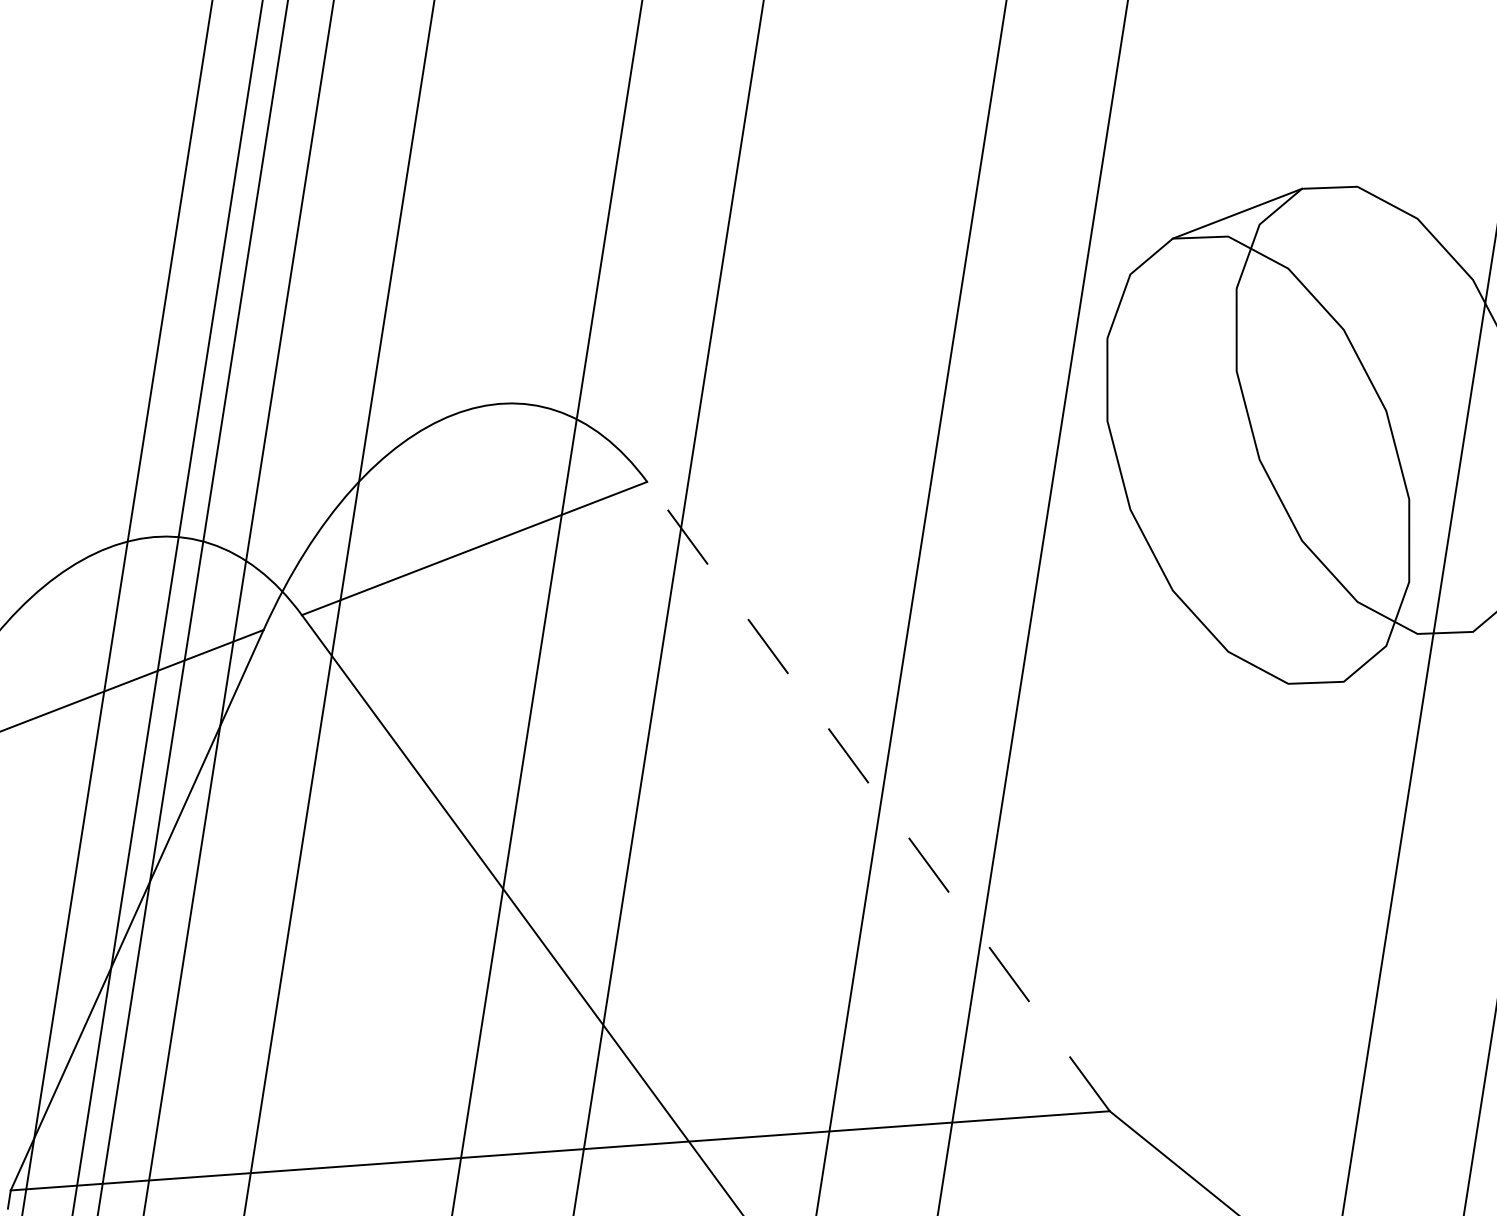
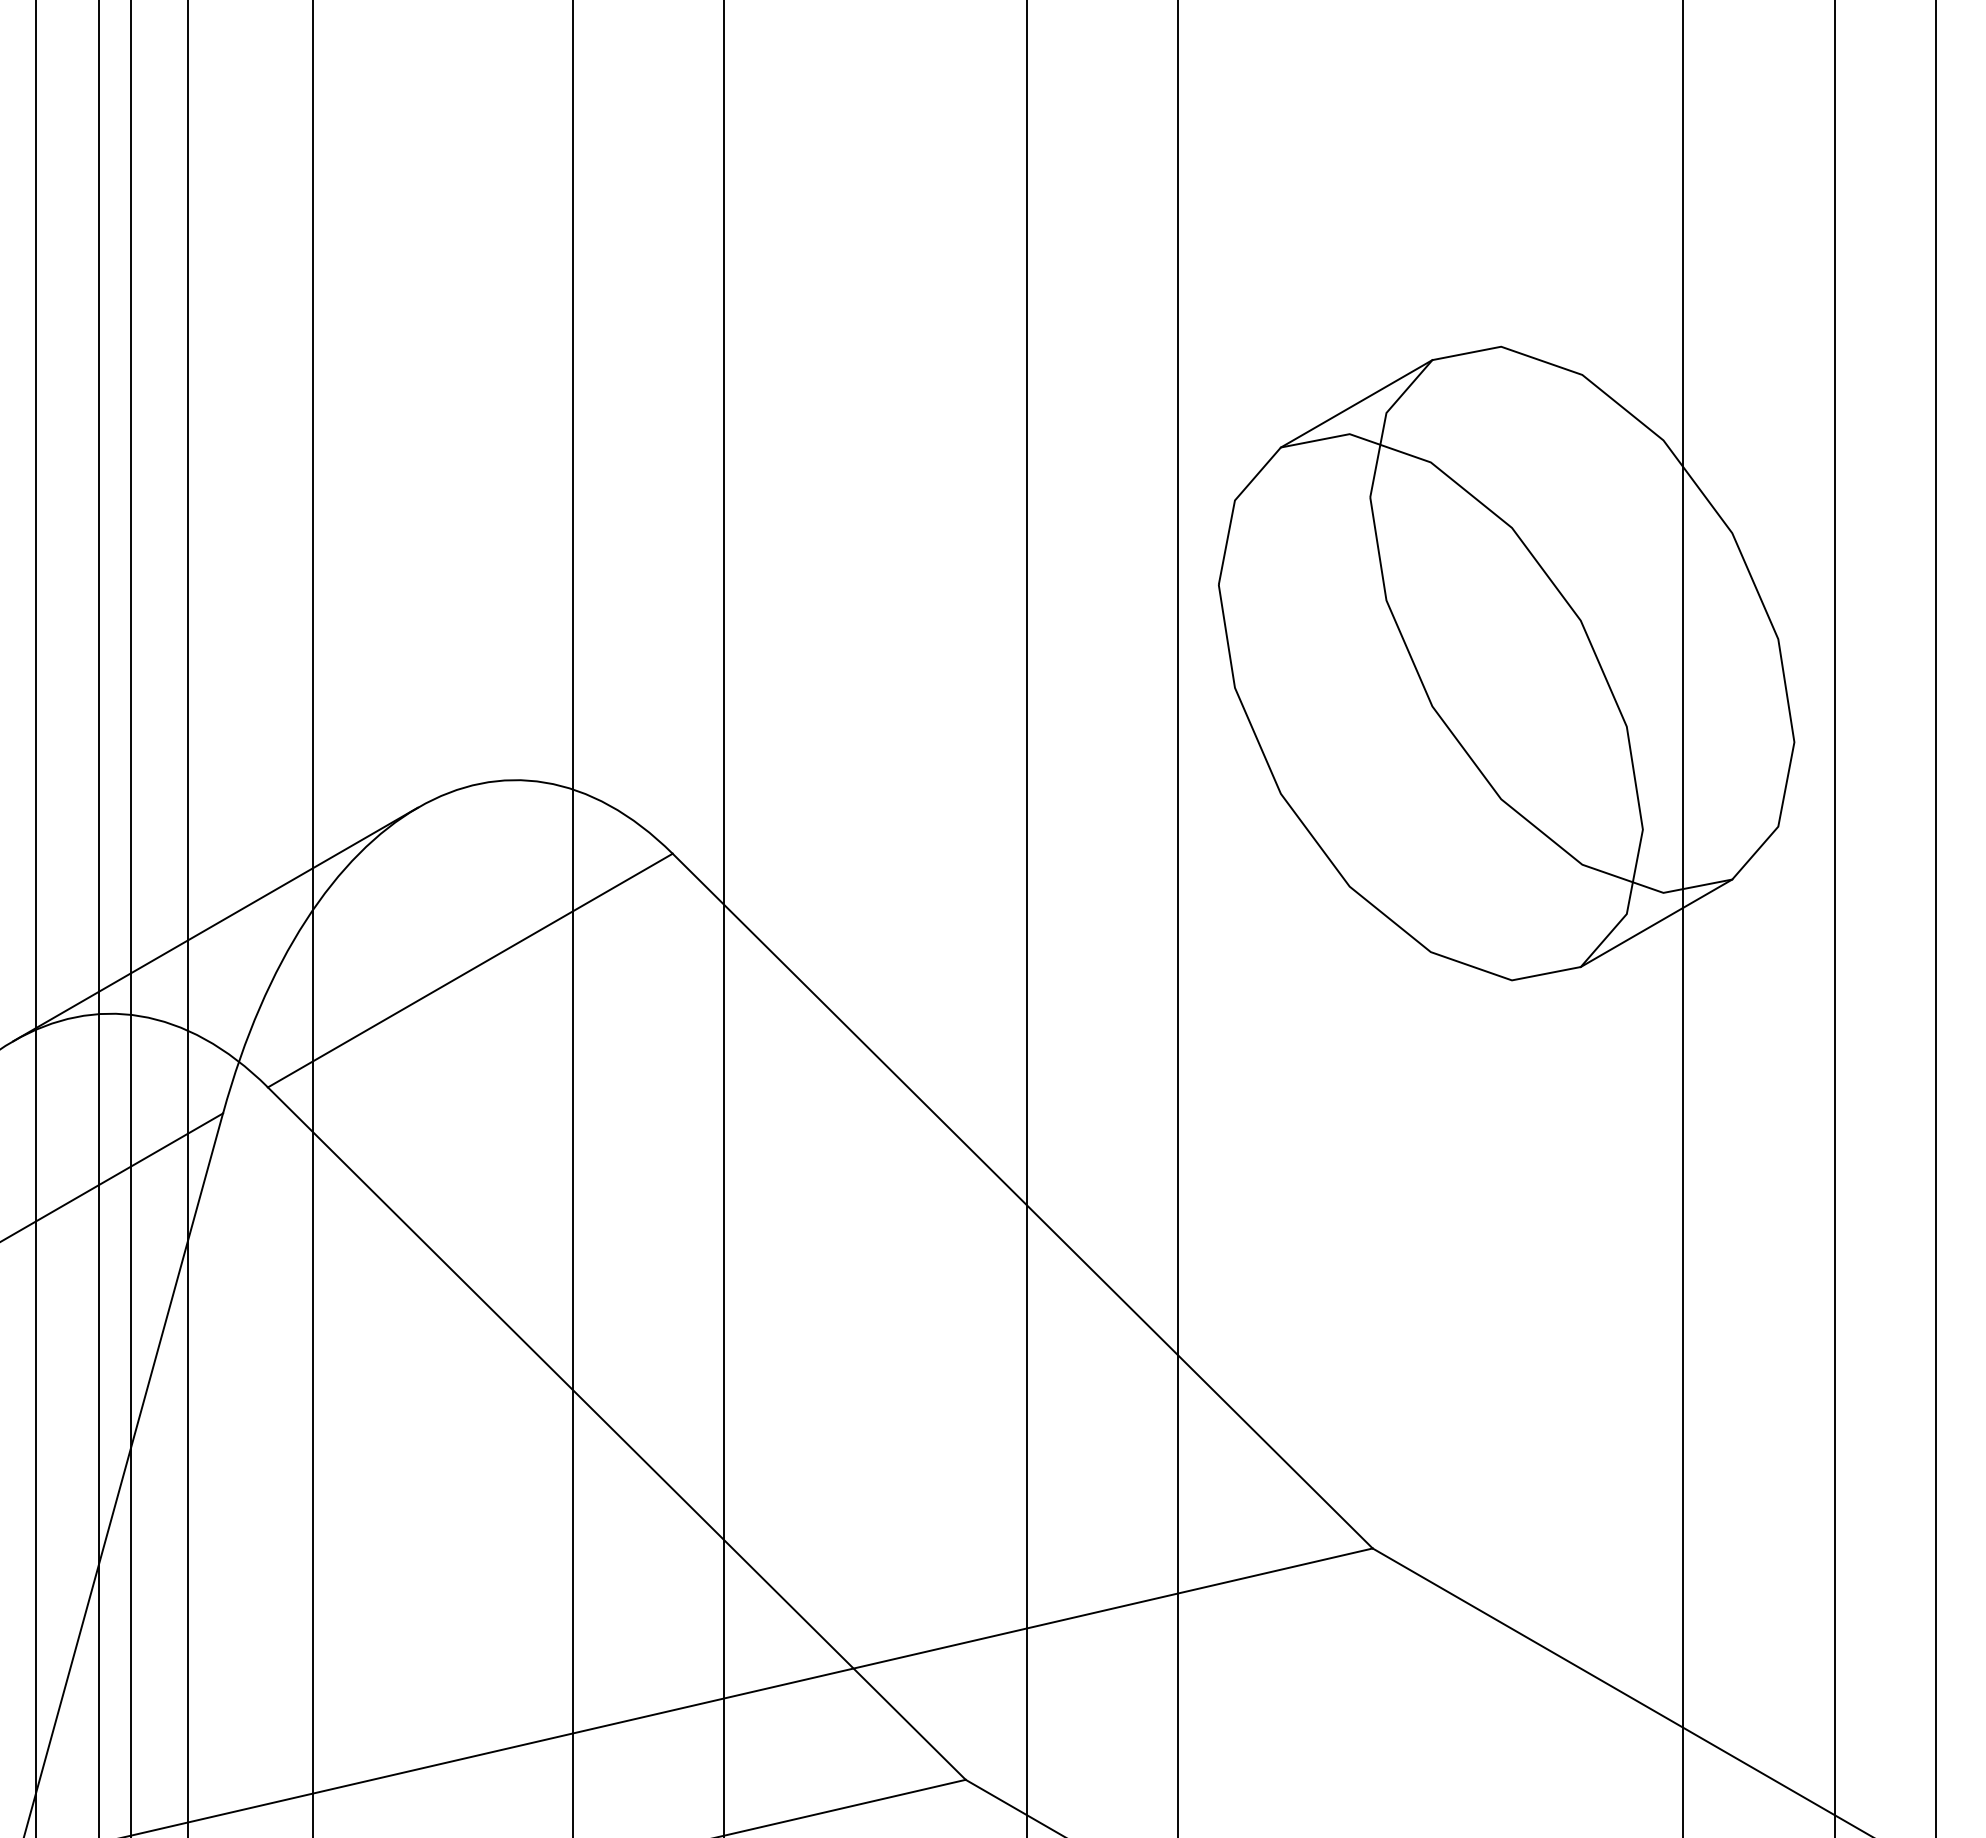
line: (280, 481) -> (215, 924), added
line: (1408, 657) -> (1656, 923), added
line: (878, 796) -> (1022, 1200), dashed -> solid

